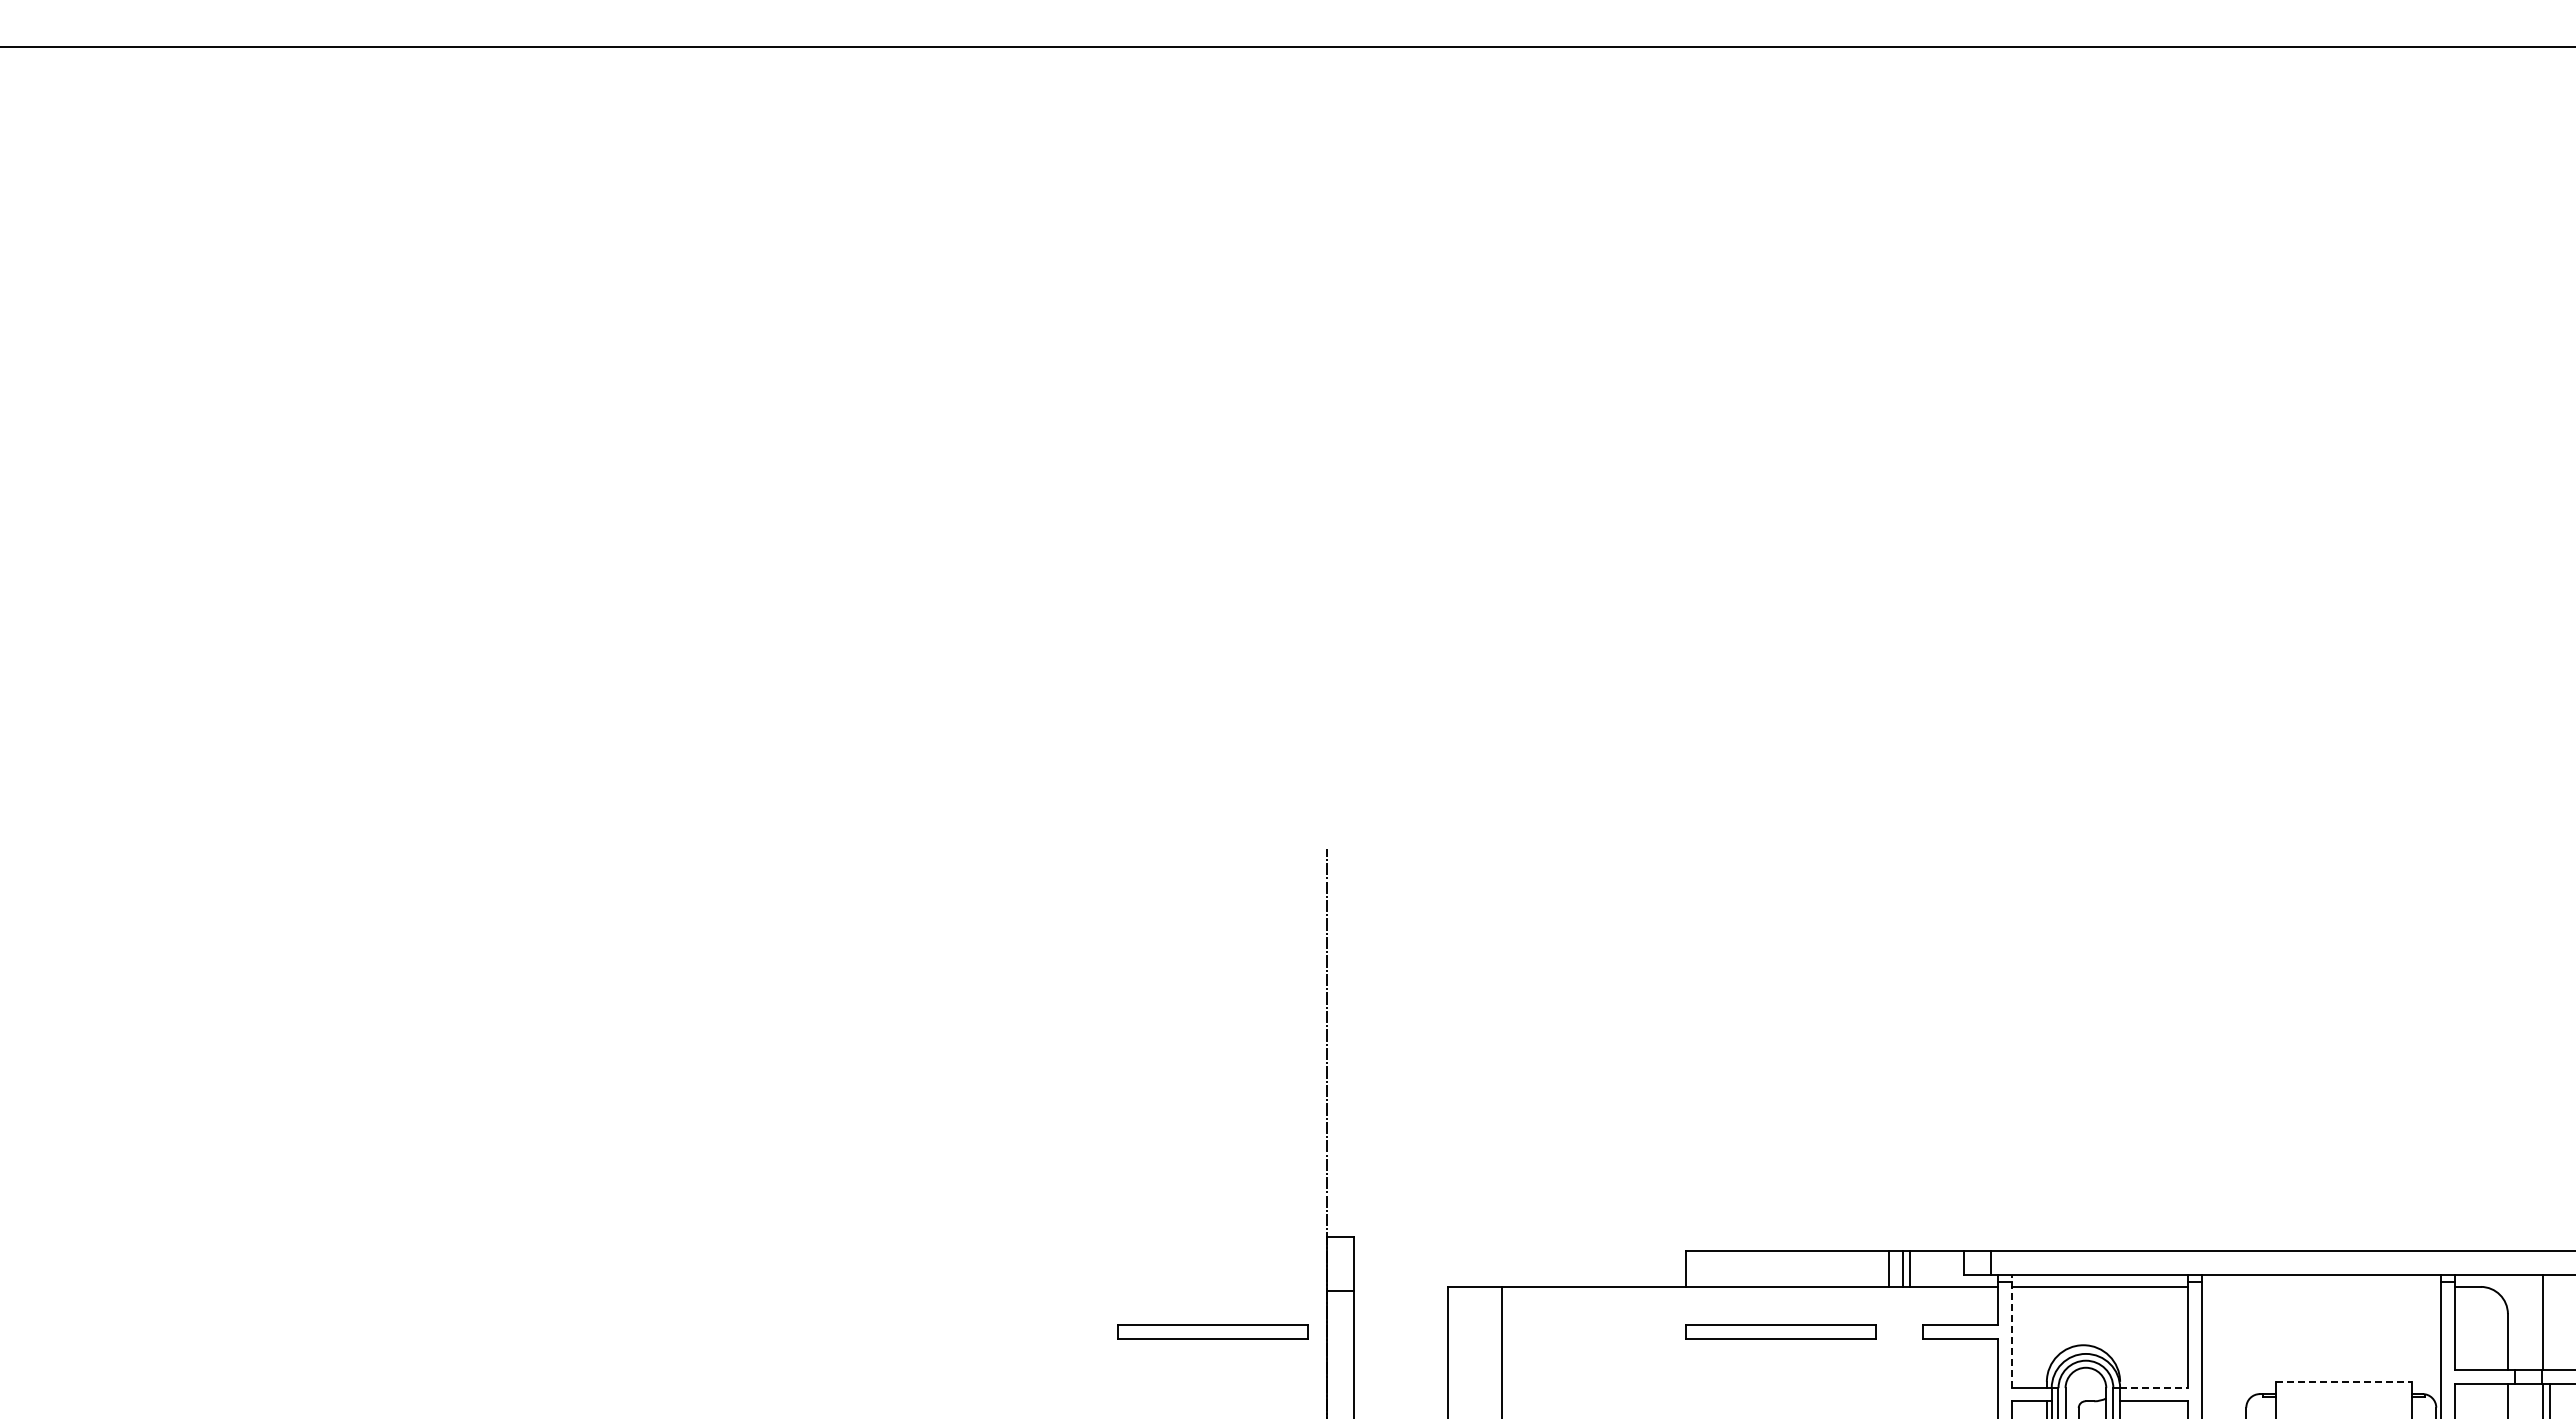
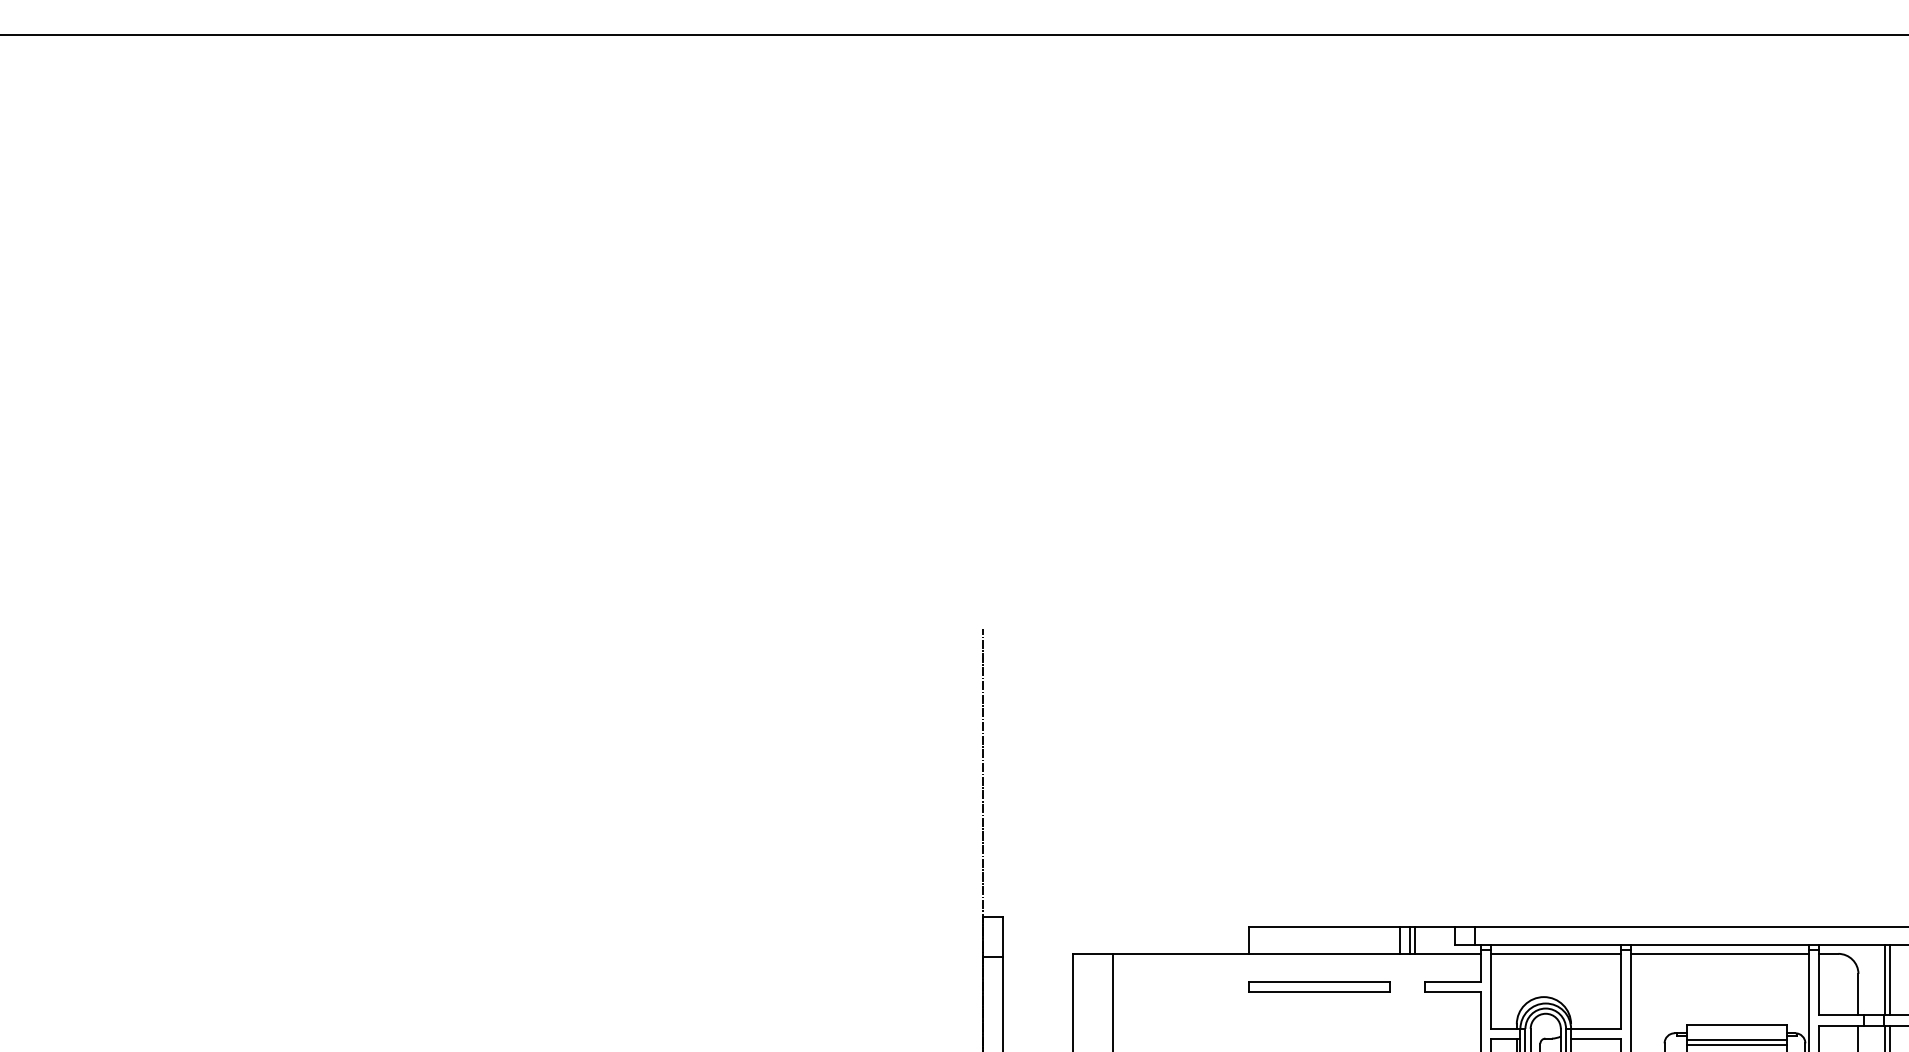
line: (2321, 1286) -> (1720, 953), added
line: (2549, 1322) -> (1889, 980), added
line: (2011, 1330) -> (1490, 986), dashed -> solid
part: (1212, 1331) -> (898, 986), removed
line: (2344, 1382) -> (1737, 1024), dashed -> solid
line: (2153, 1387) -> (1595, 1028), dashed -> solid
line: (2343, 1402) -> (1736, 1039), added
line: (2343, 1409) -> (1736, 1044), added

